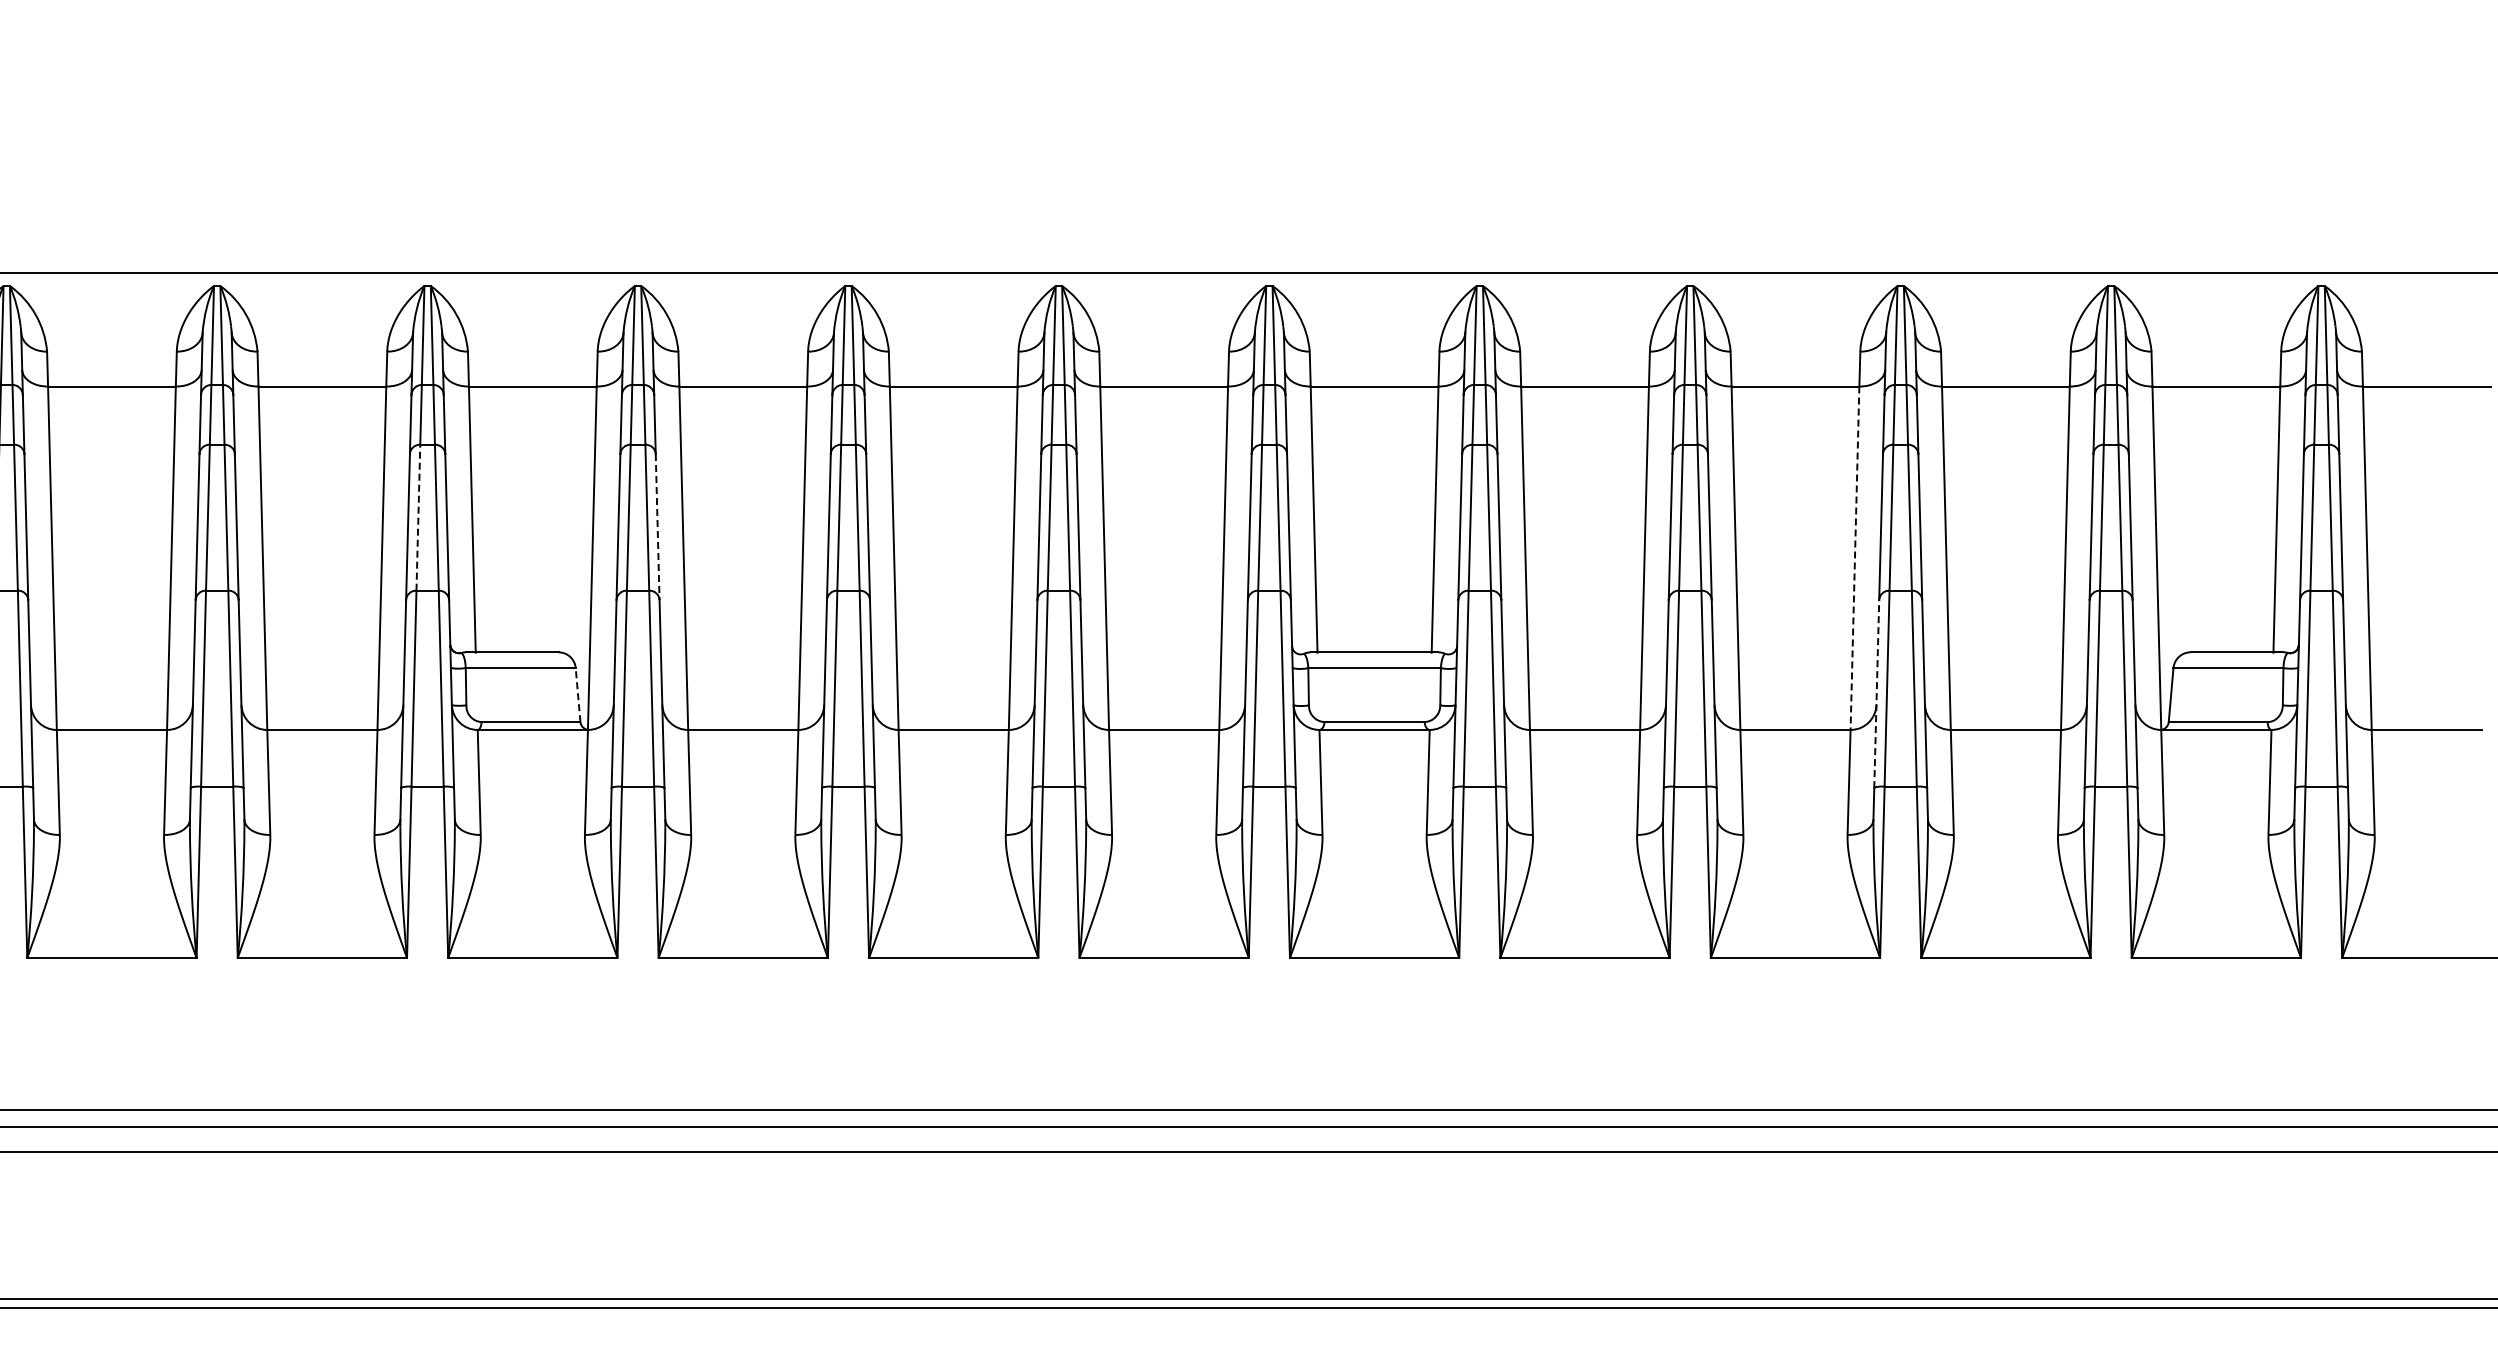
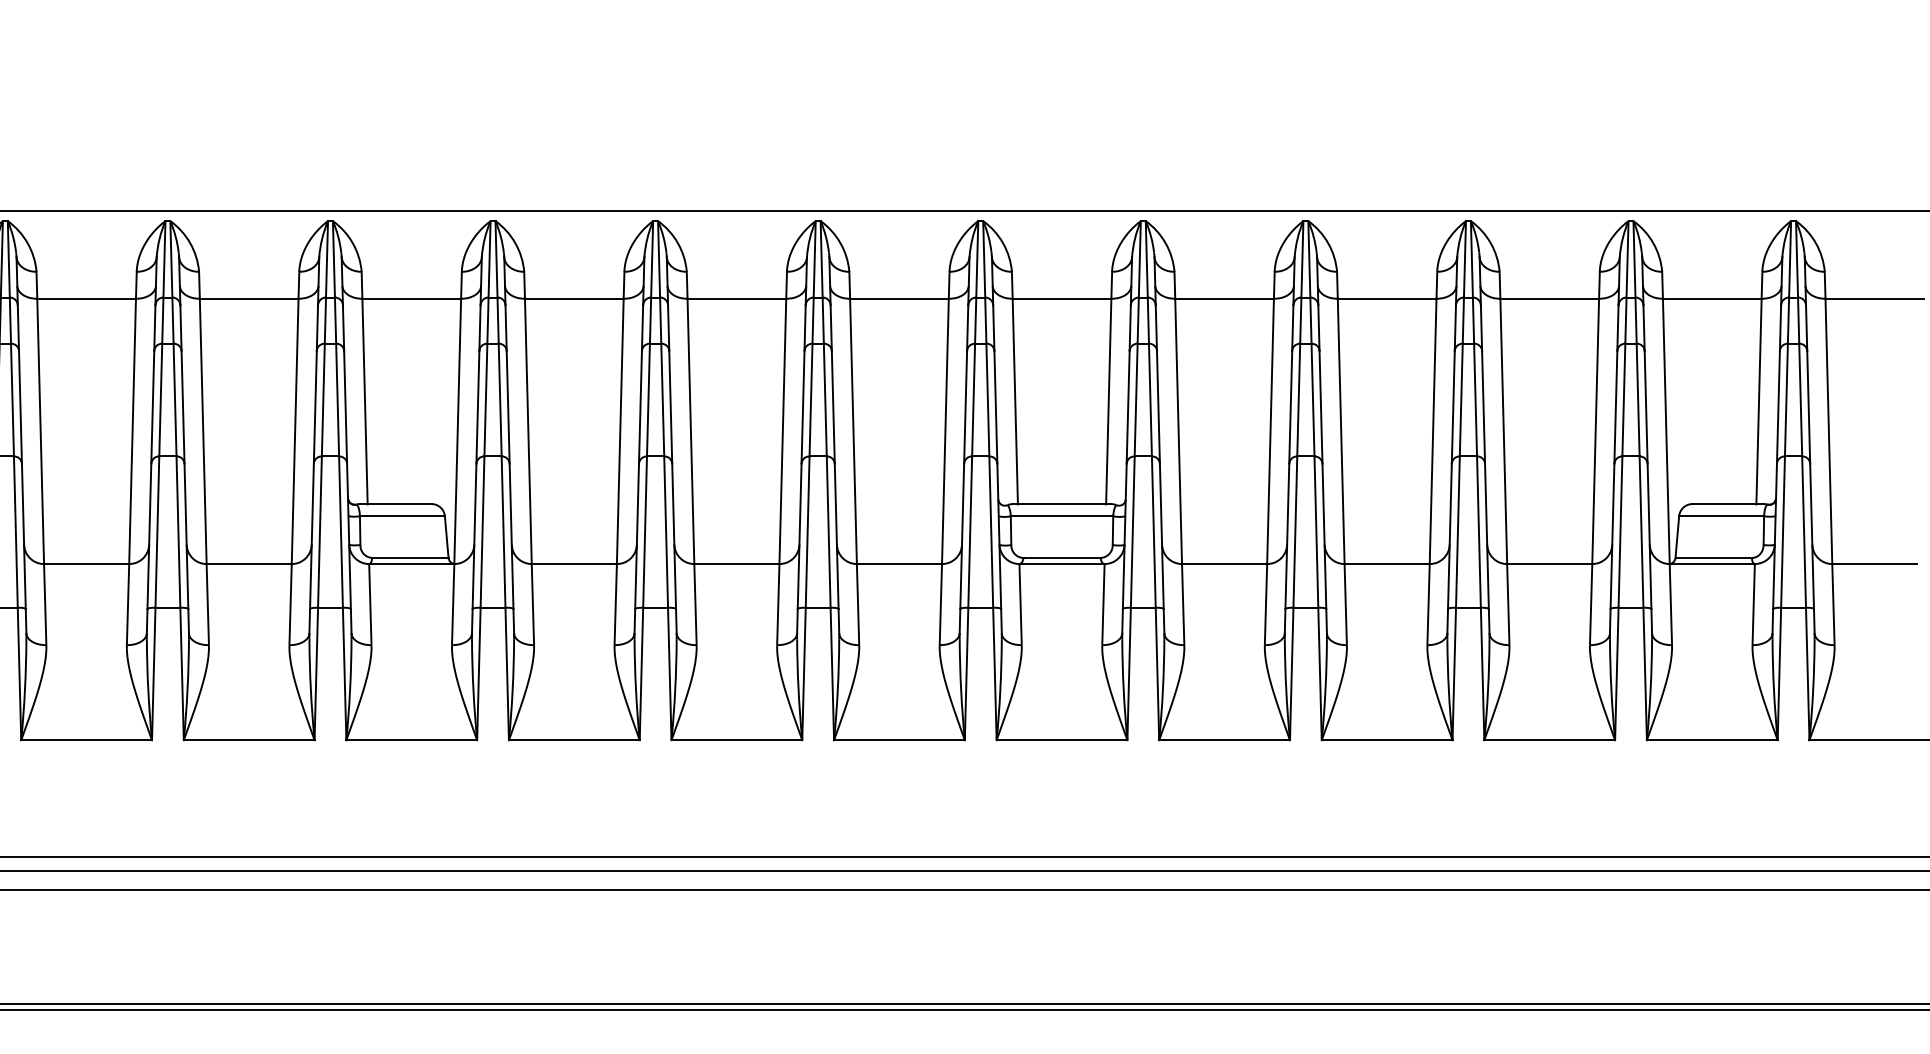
line: (418, 517) -> (323, 399), dashed -> solid
line: (657, 527) -> (508, 407), dashed -> solid
line: (1854, 558) -> (1432, 431), dashed -> solid
line: (1876, 693) -> (1449, 535), dashed -> solid
line: (578, 694) -> (447, 536), dashed -> solid

